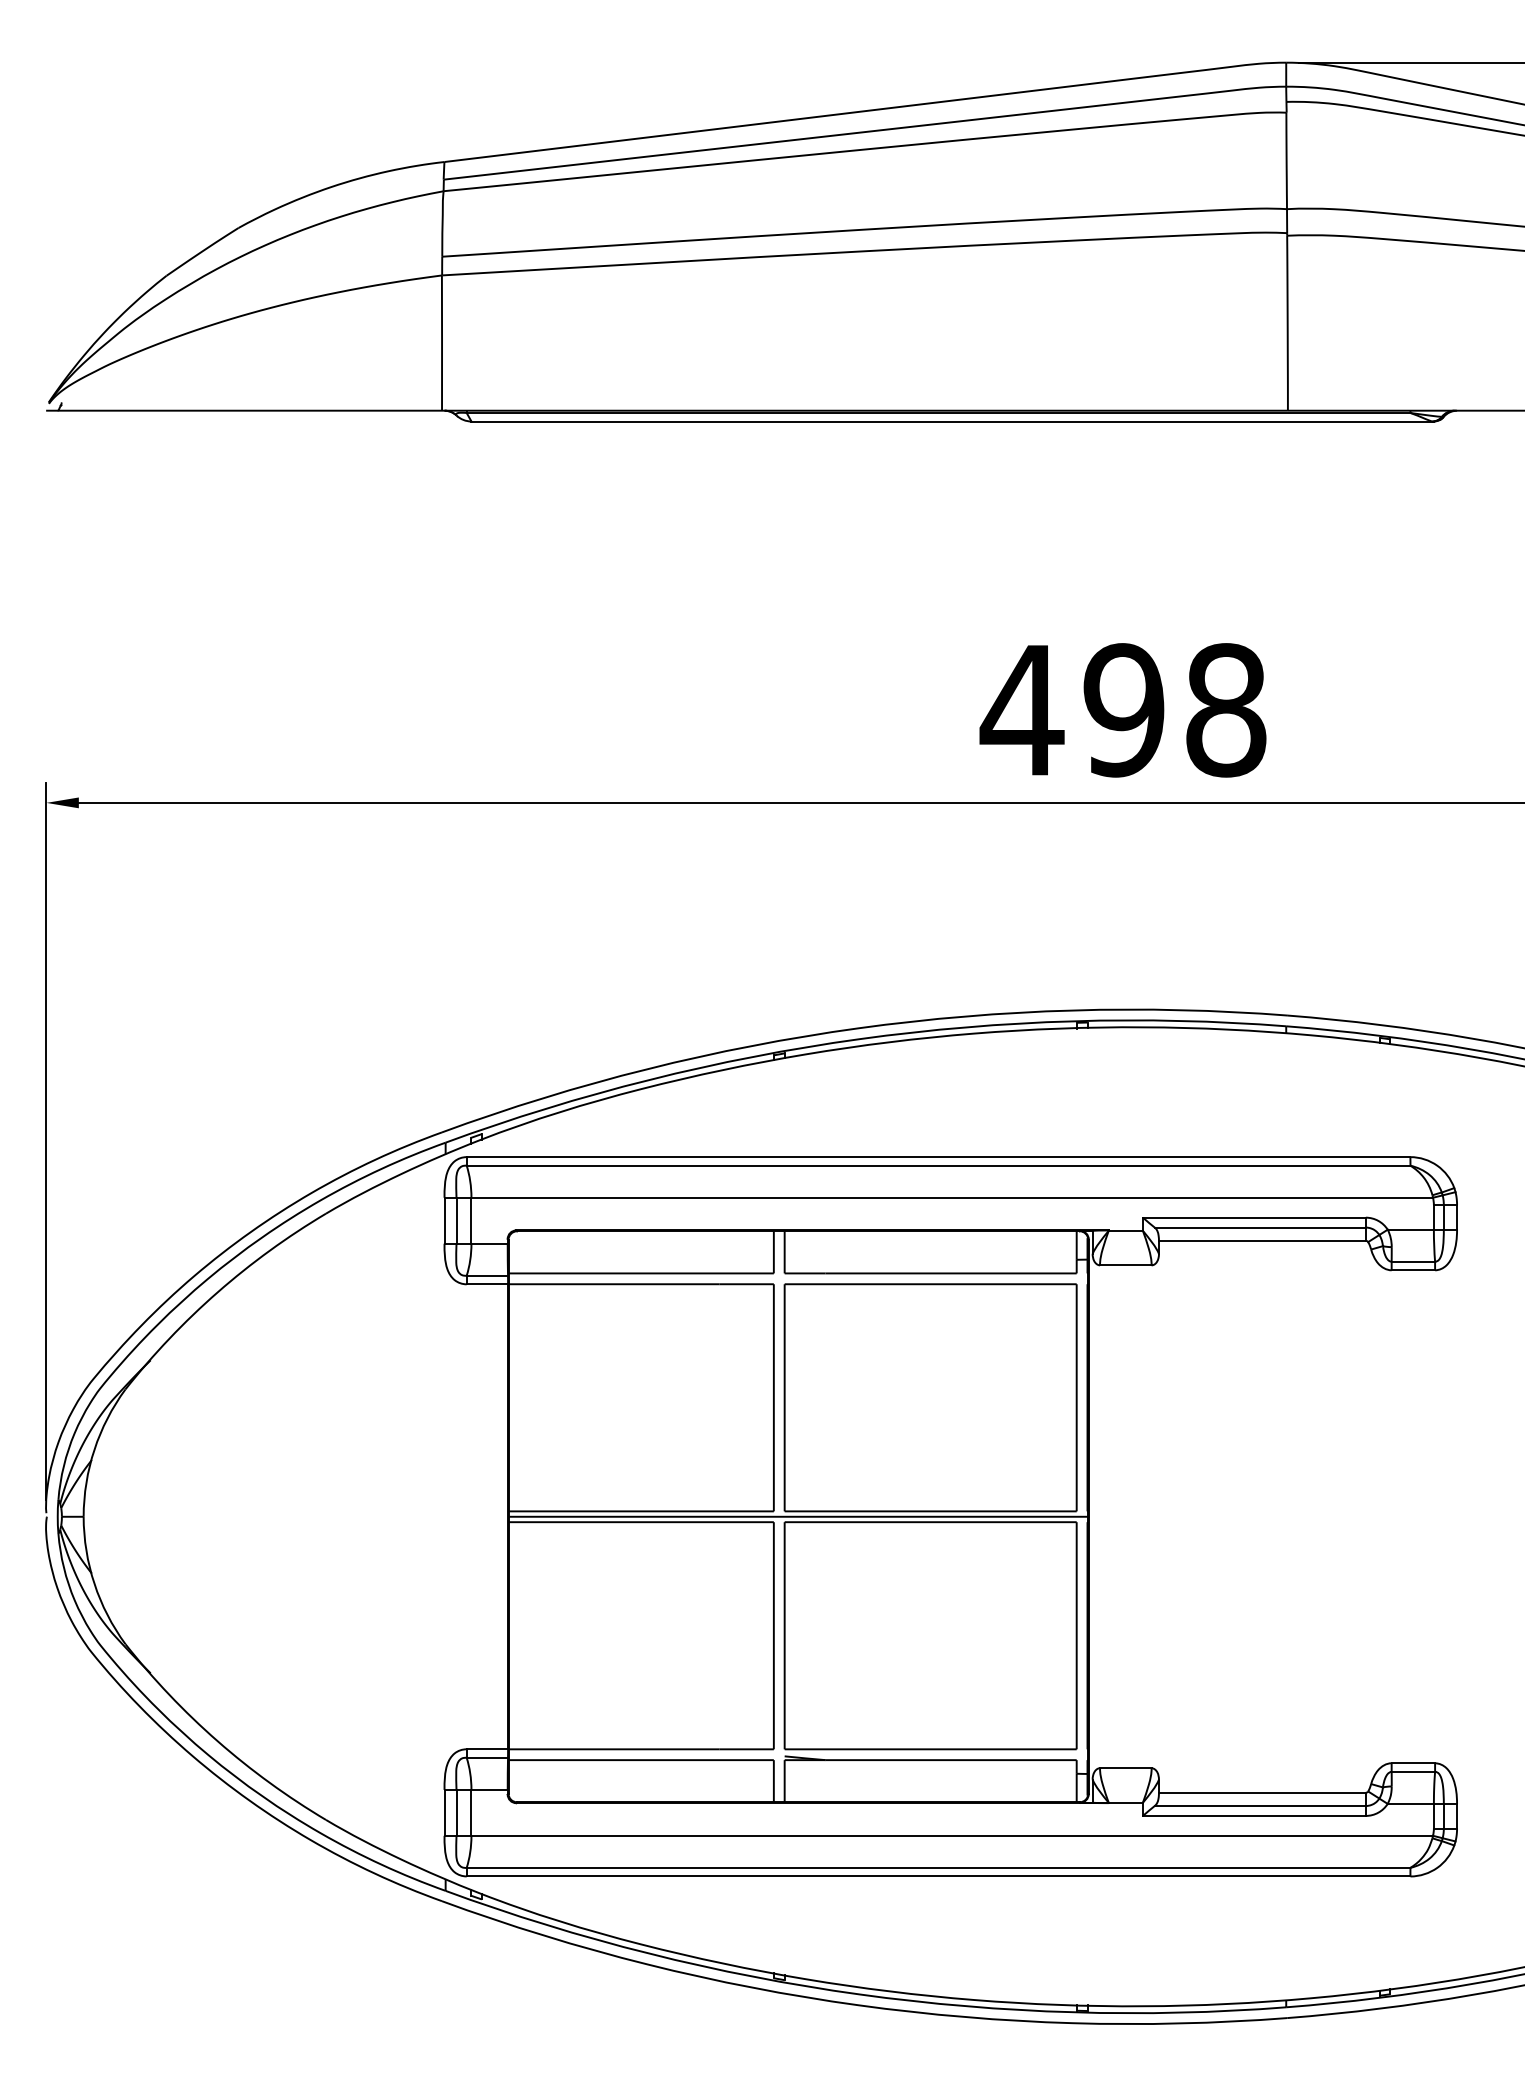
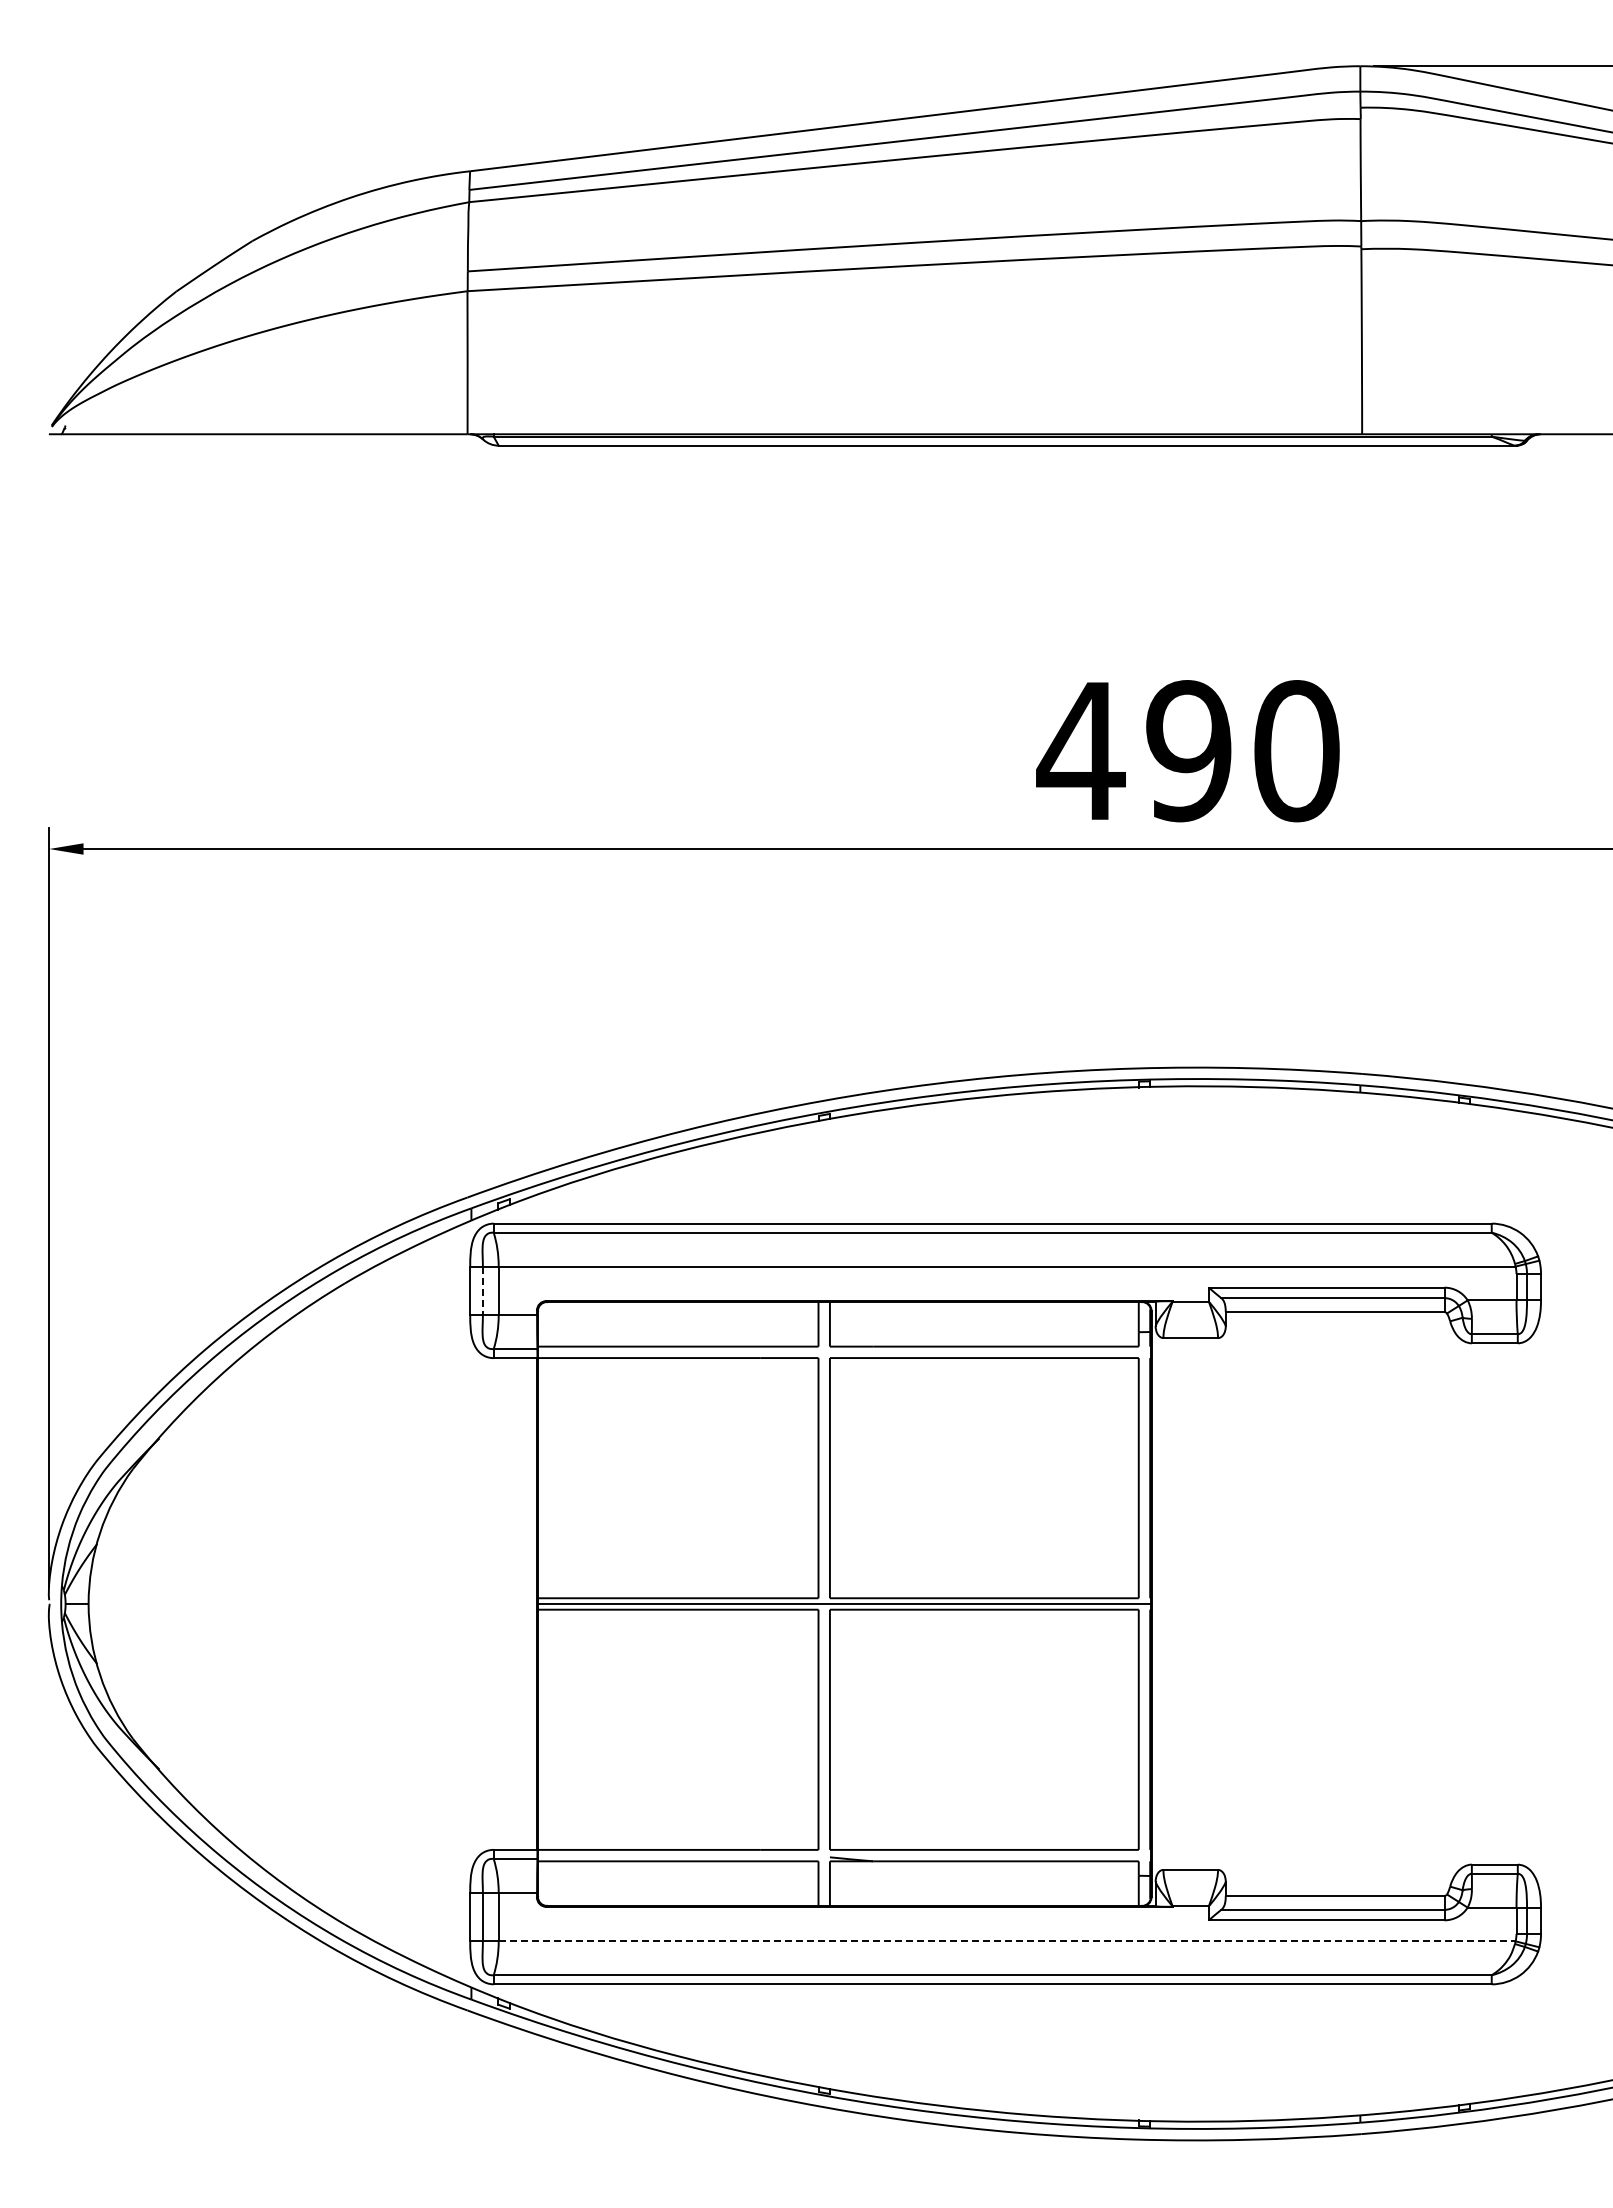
text: (1225, 710) -> (1296, 751), 498 -> 490
line: (456, 1221) -> (482, 1291), solid -> dashed
line: (952, 1835) -> (1007, 1941), solid -> dashed

